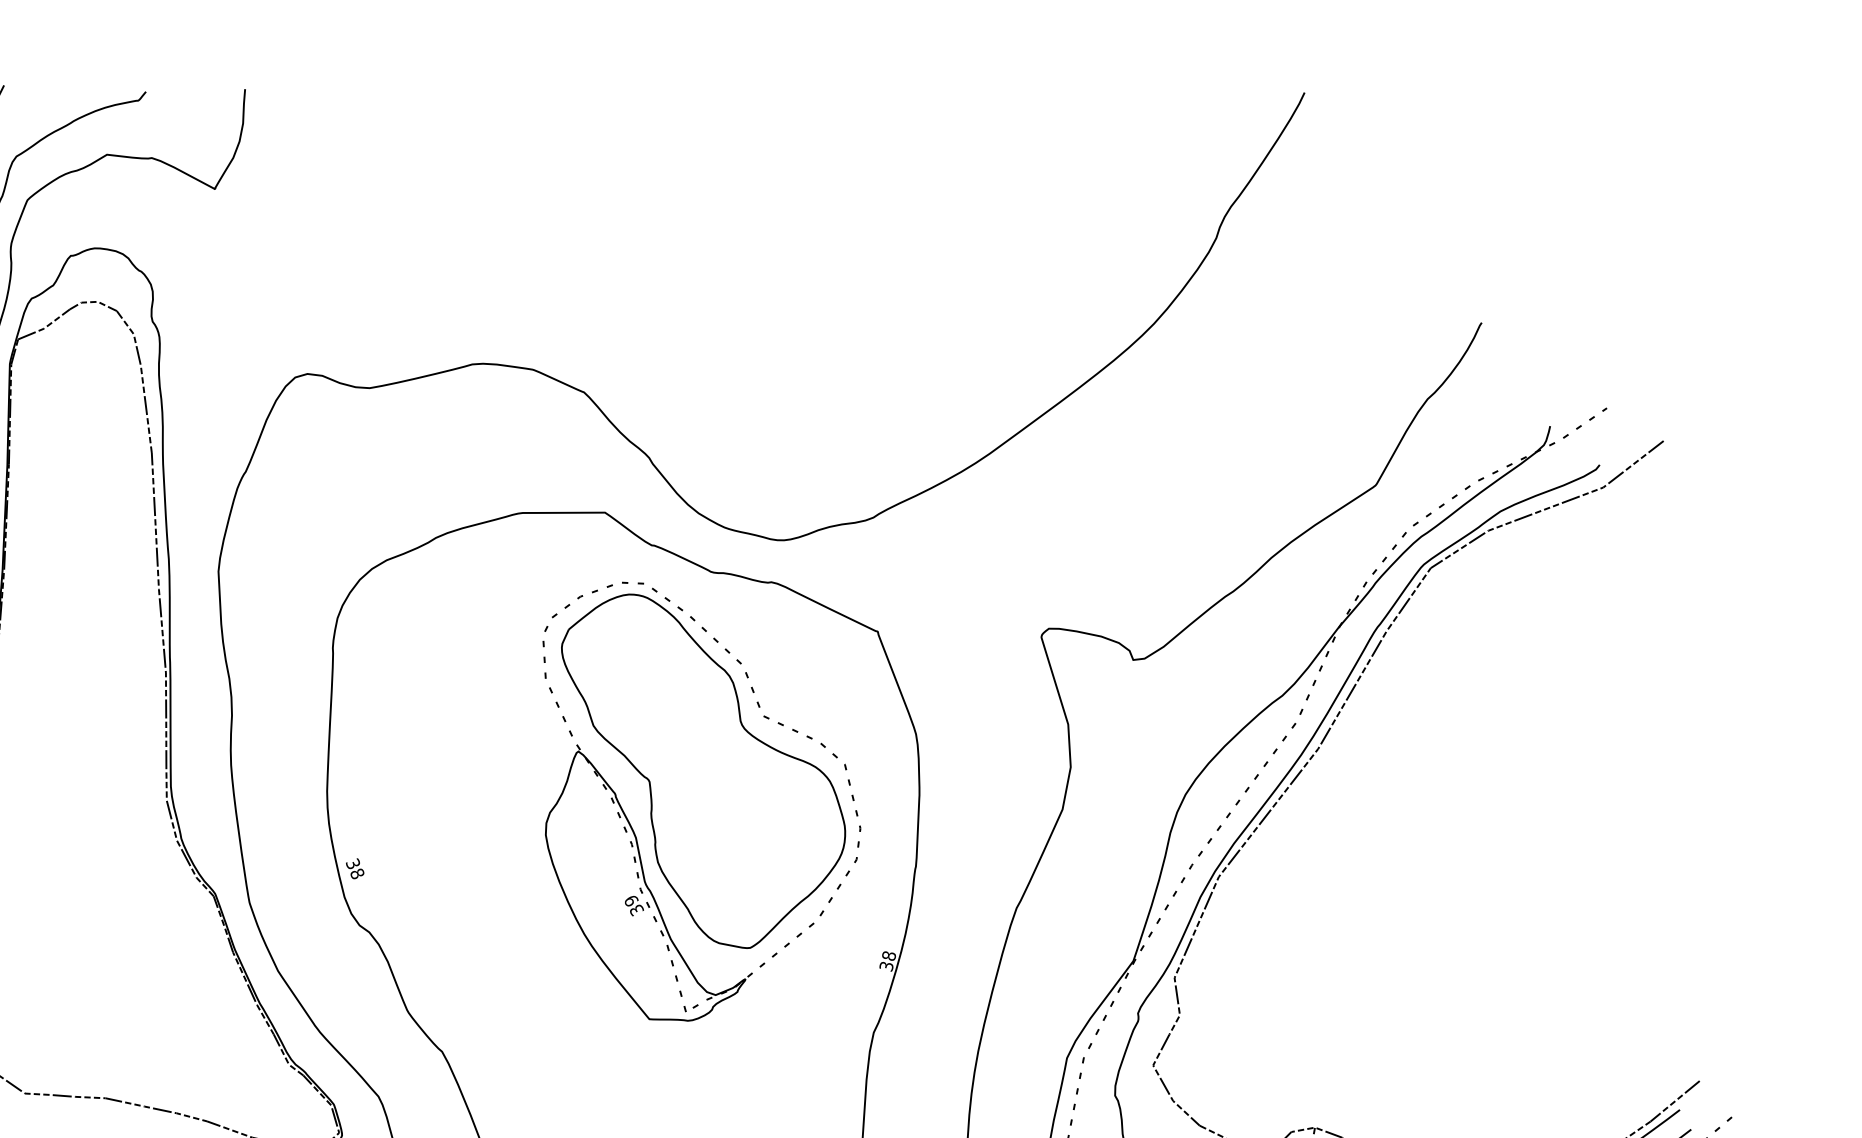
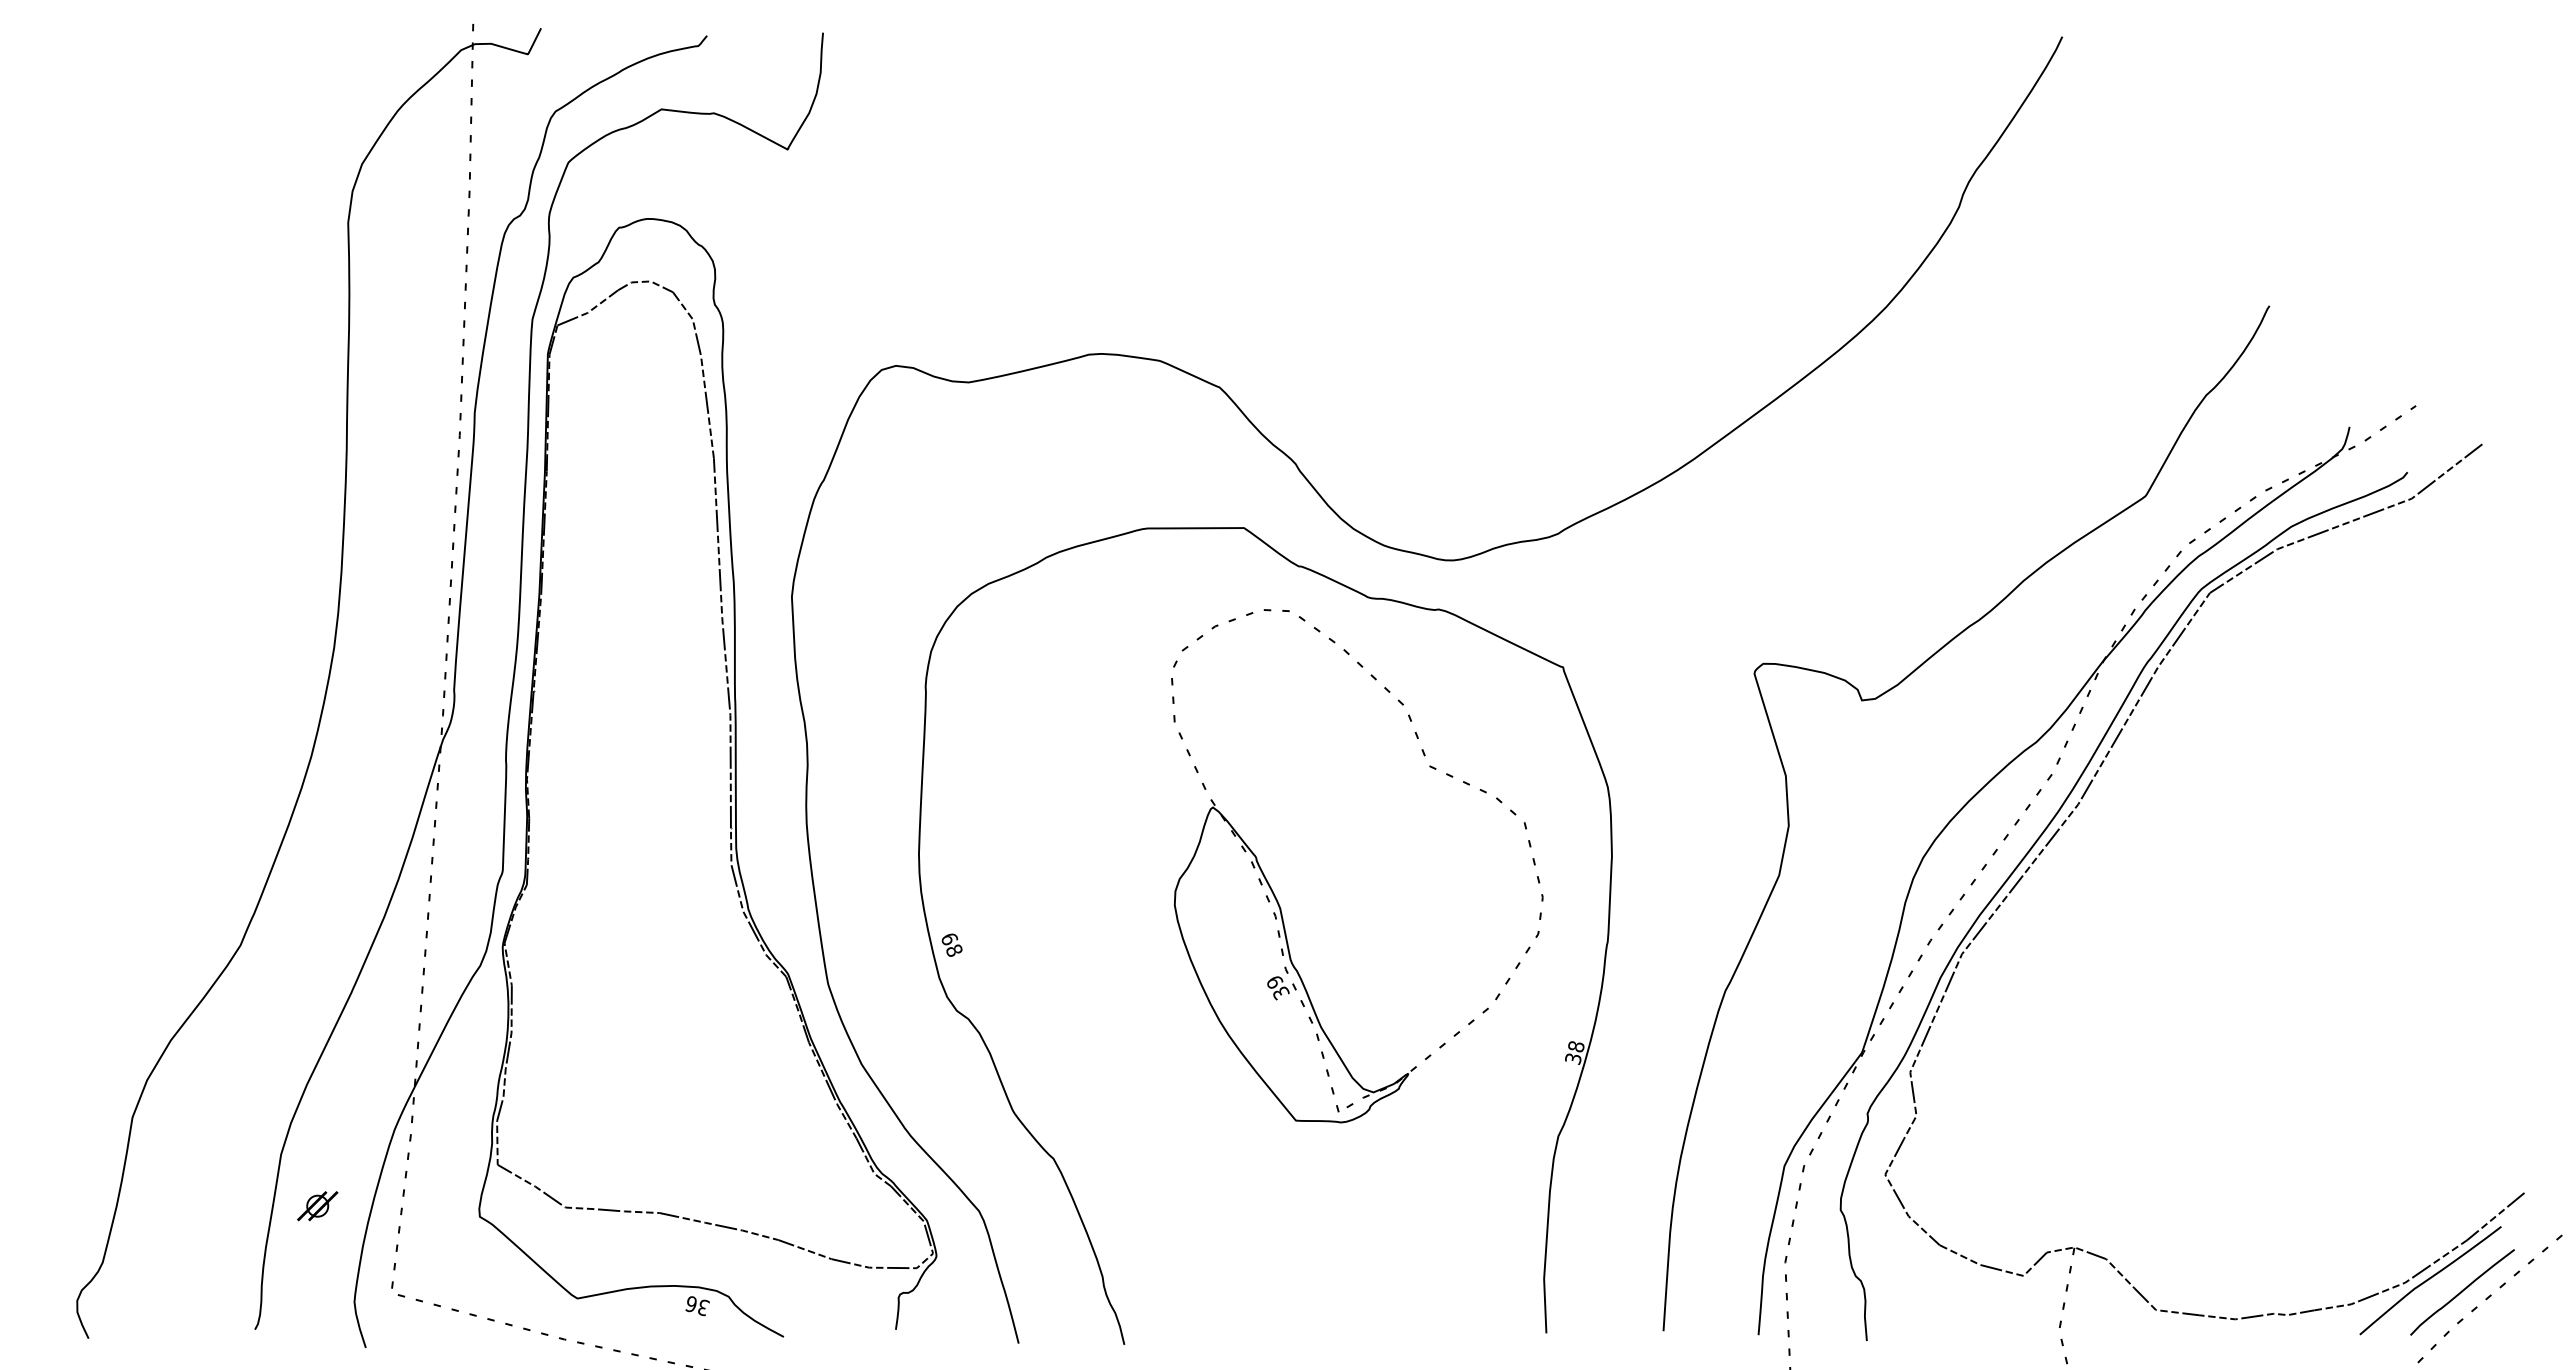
part: (702, 771) -> (1358, 830), removed
text: (353, 863) -> (949, 938), 38 -> 68

